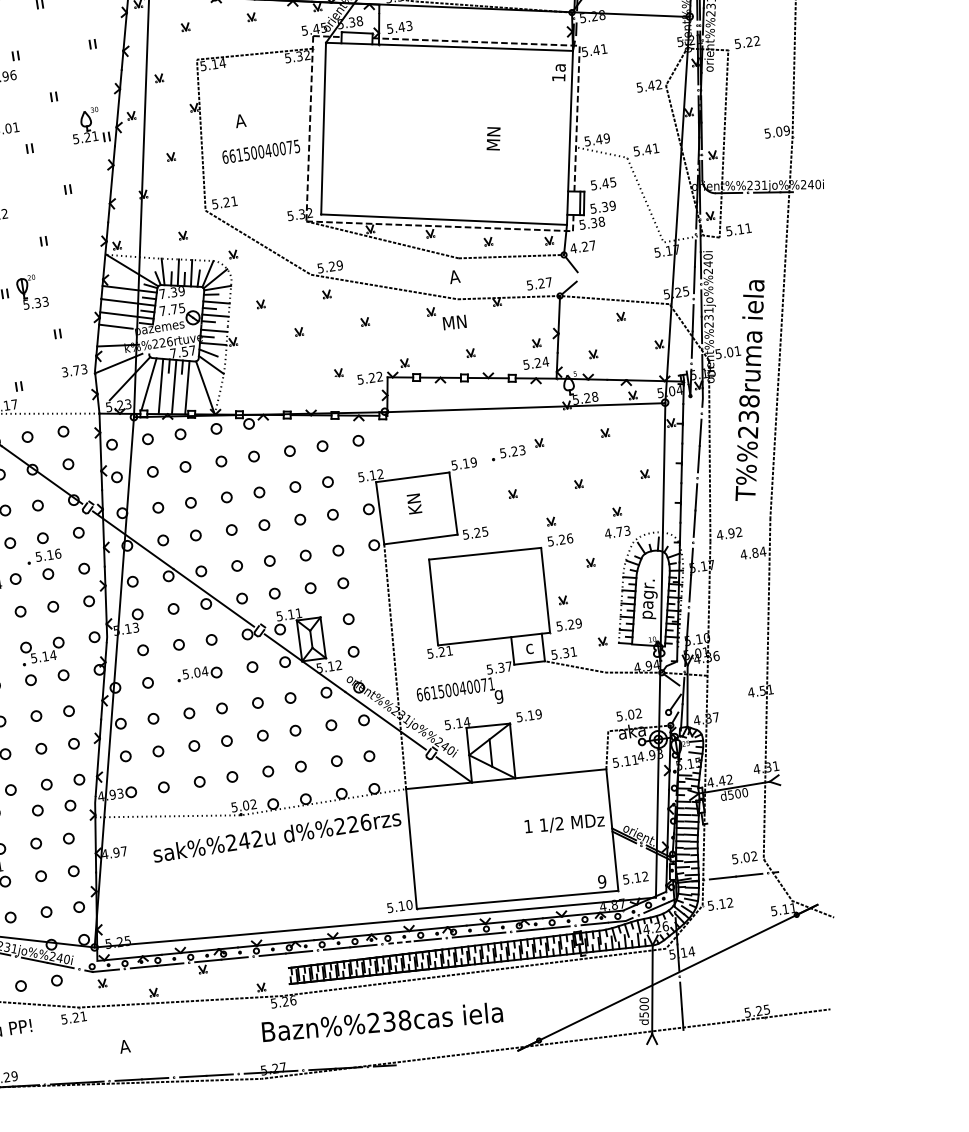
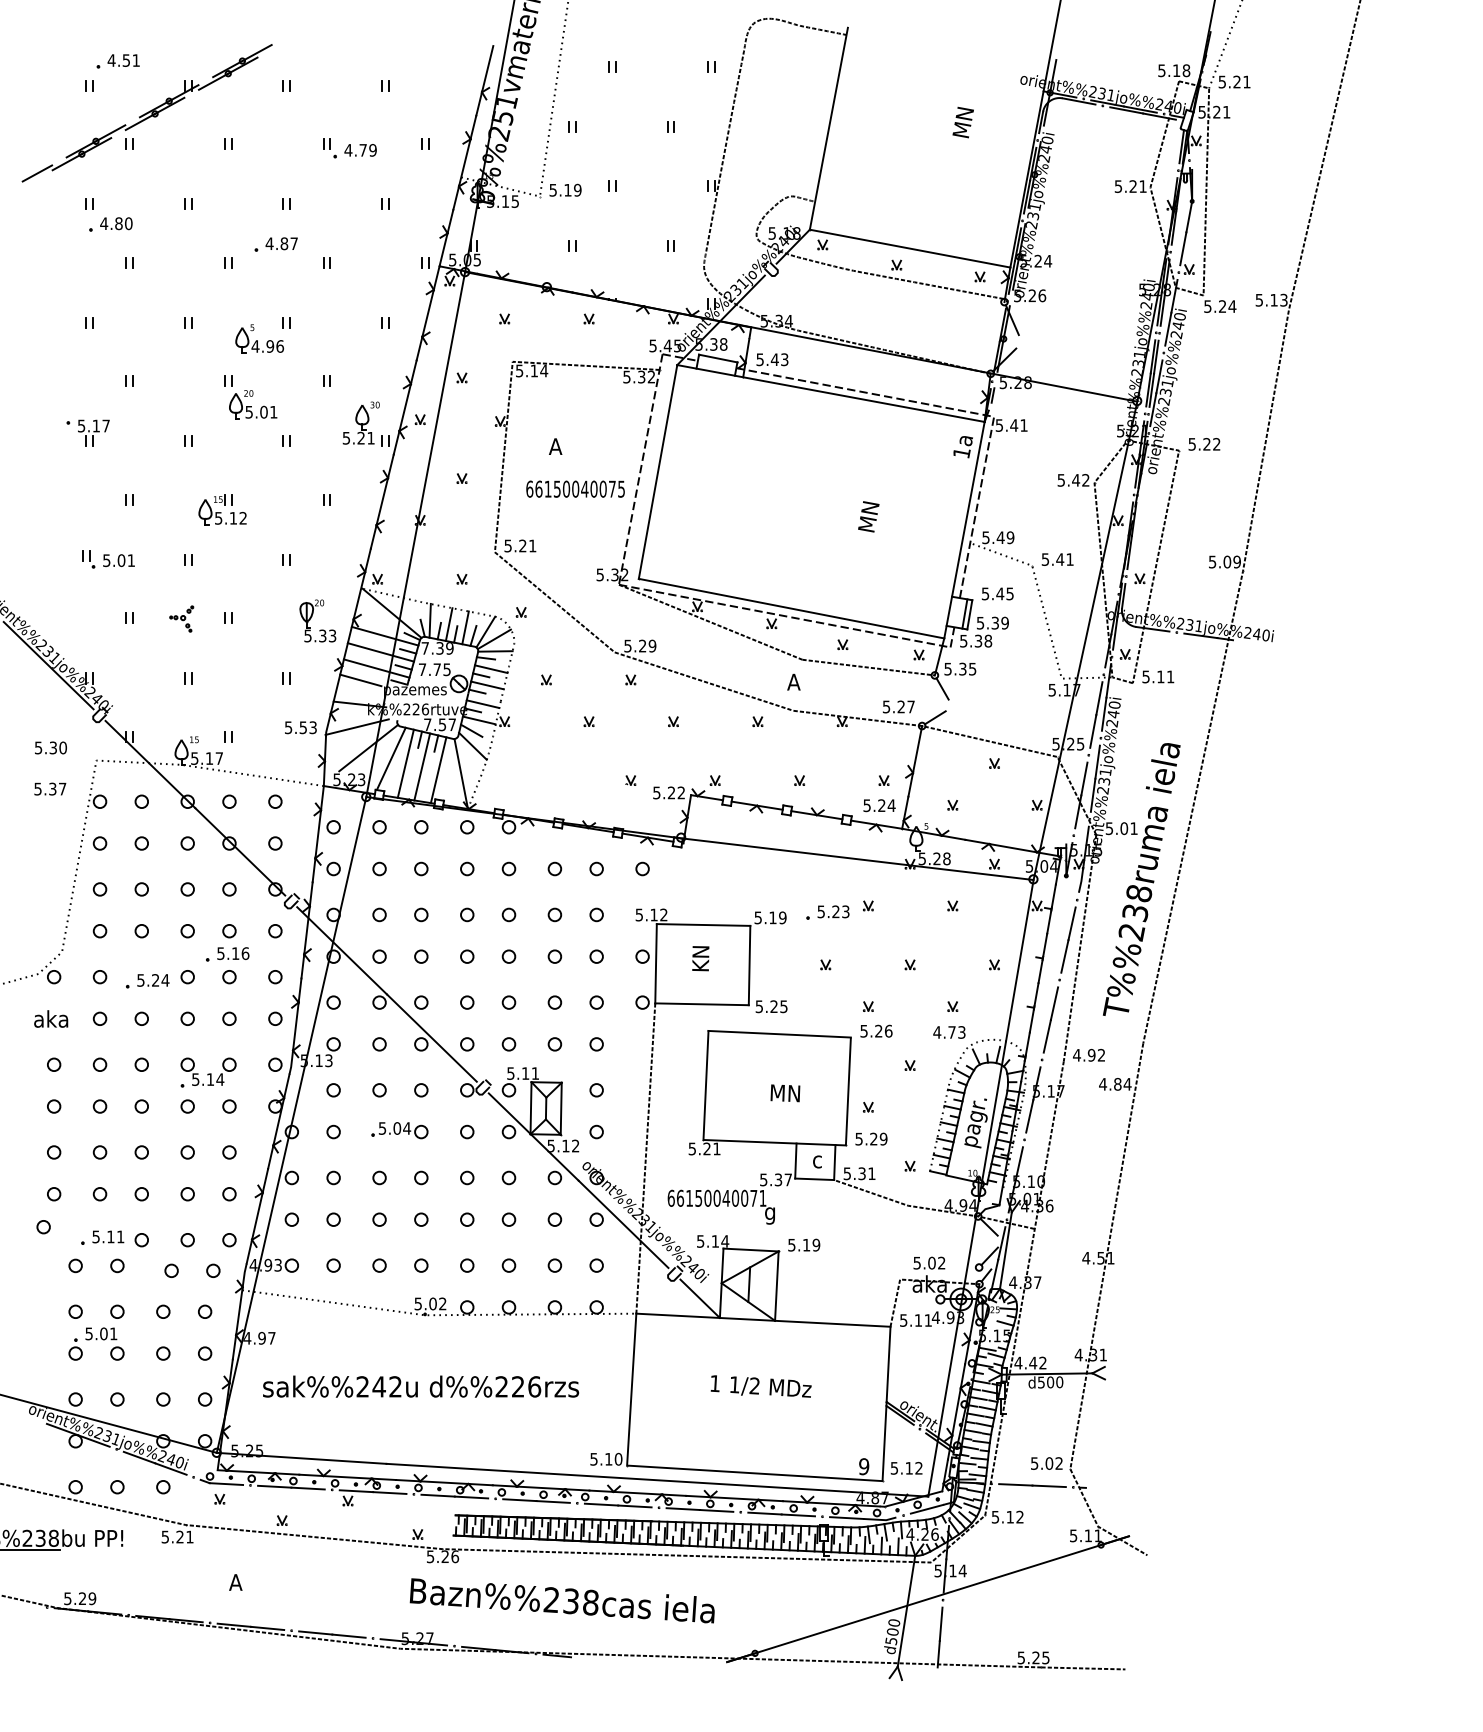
text: (583, 247) -> (960, 669), 4.27 -> 5.35
part: (27, 290) -> (311, 618), moved
text: (454, 322) -> (785, 1093), moved
text: (70, 371) -> (295, 727), 3.73 -> 5.53
text: (564, 823) -> (760, 1386), moved
text: (277, 835) -> (421, 1386), moved
line: (401, 942) -> (601, 1504), dashed -> solid

